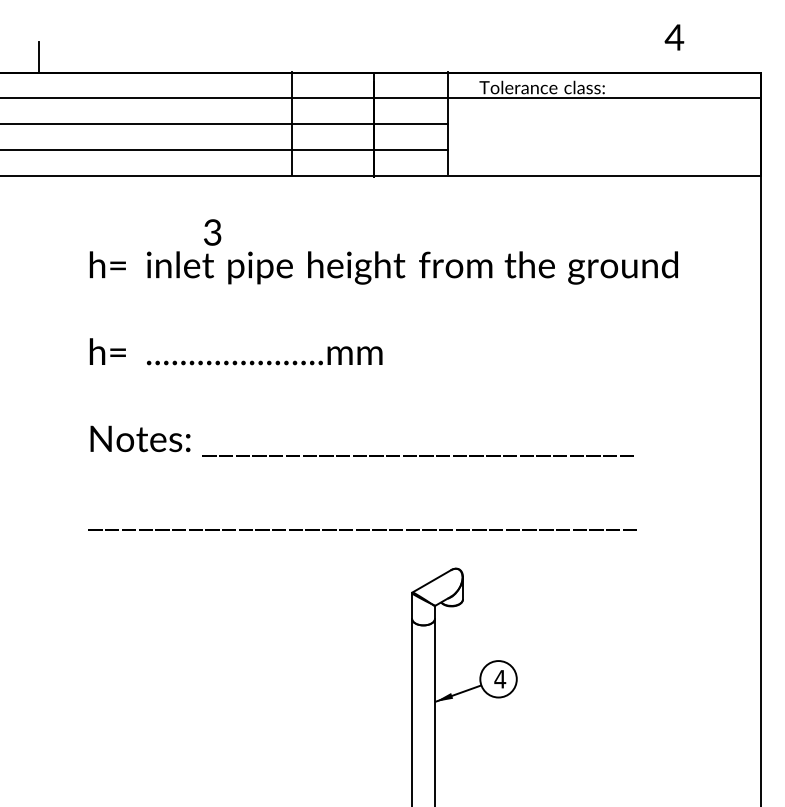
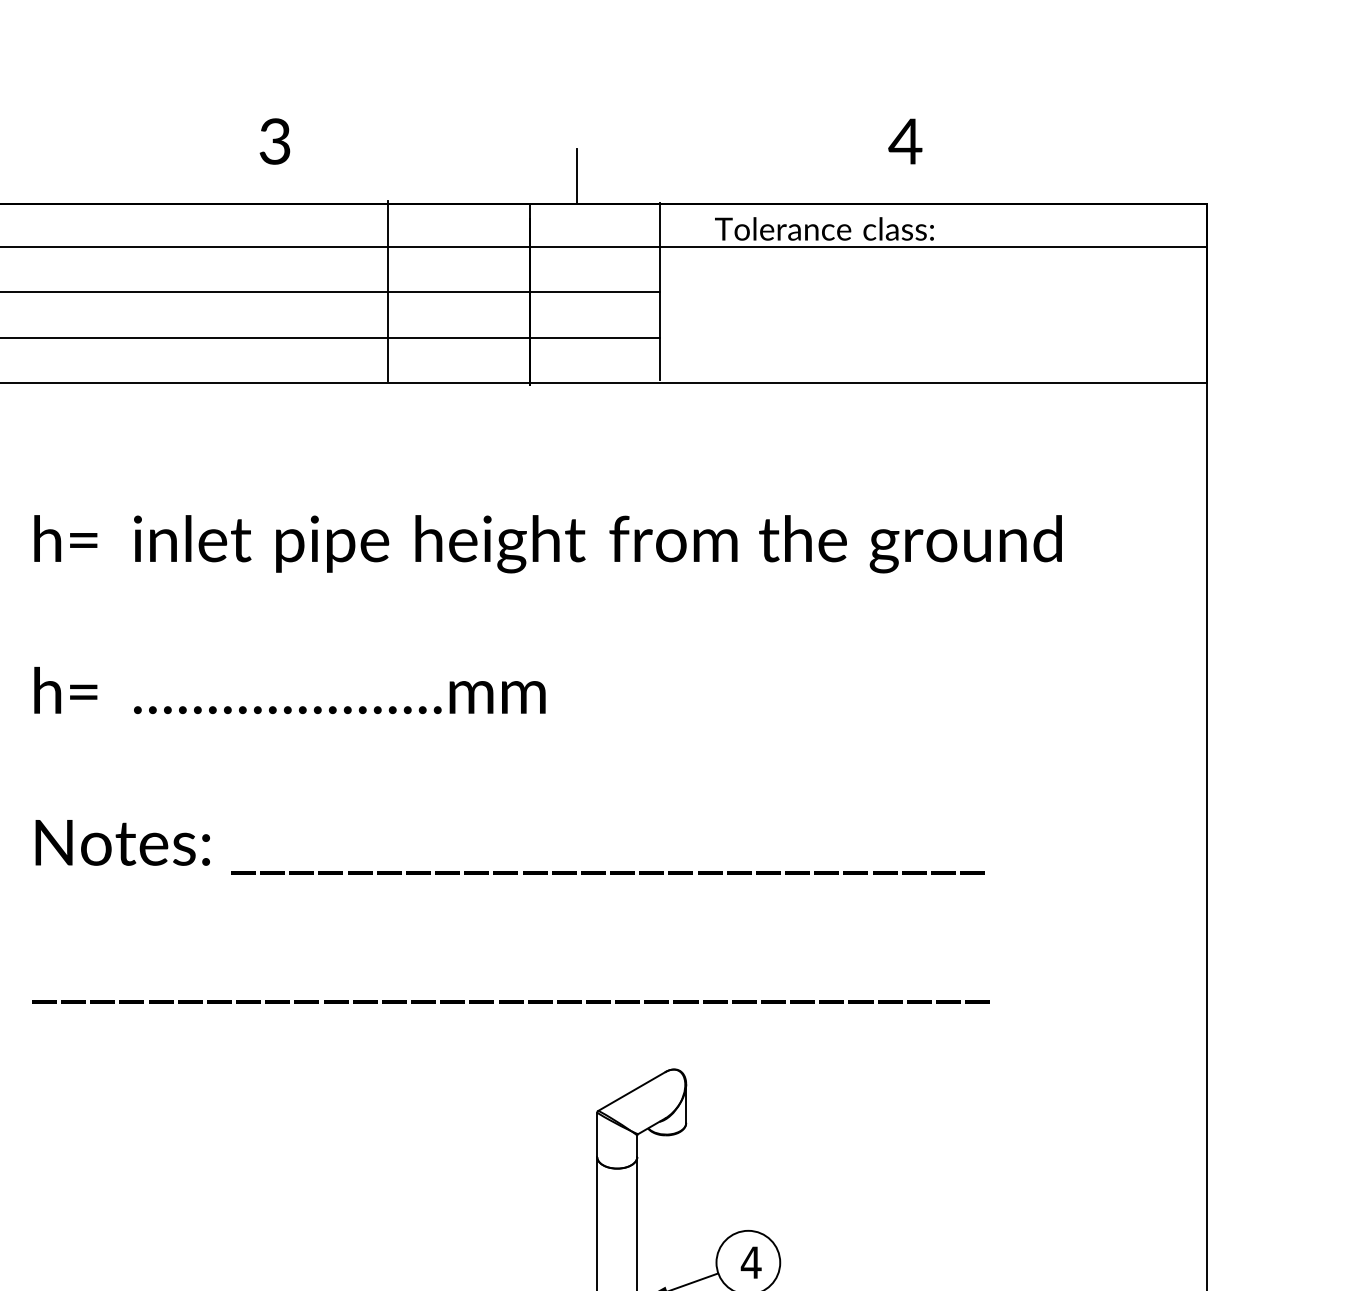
text: (674, 37) -> (905, 141), moved
line: (400, 57) -> (577, 176), added
text: (212, 232) -> (274, 141), moved

